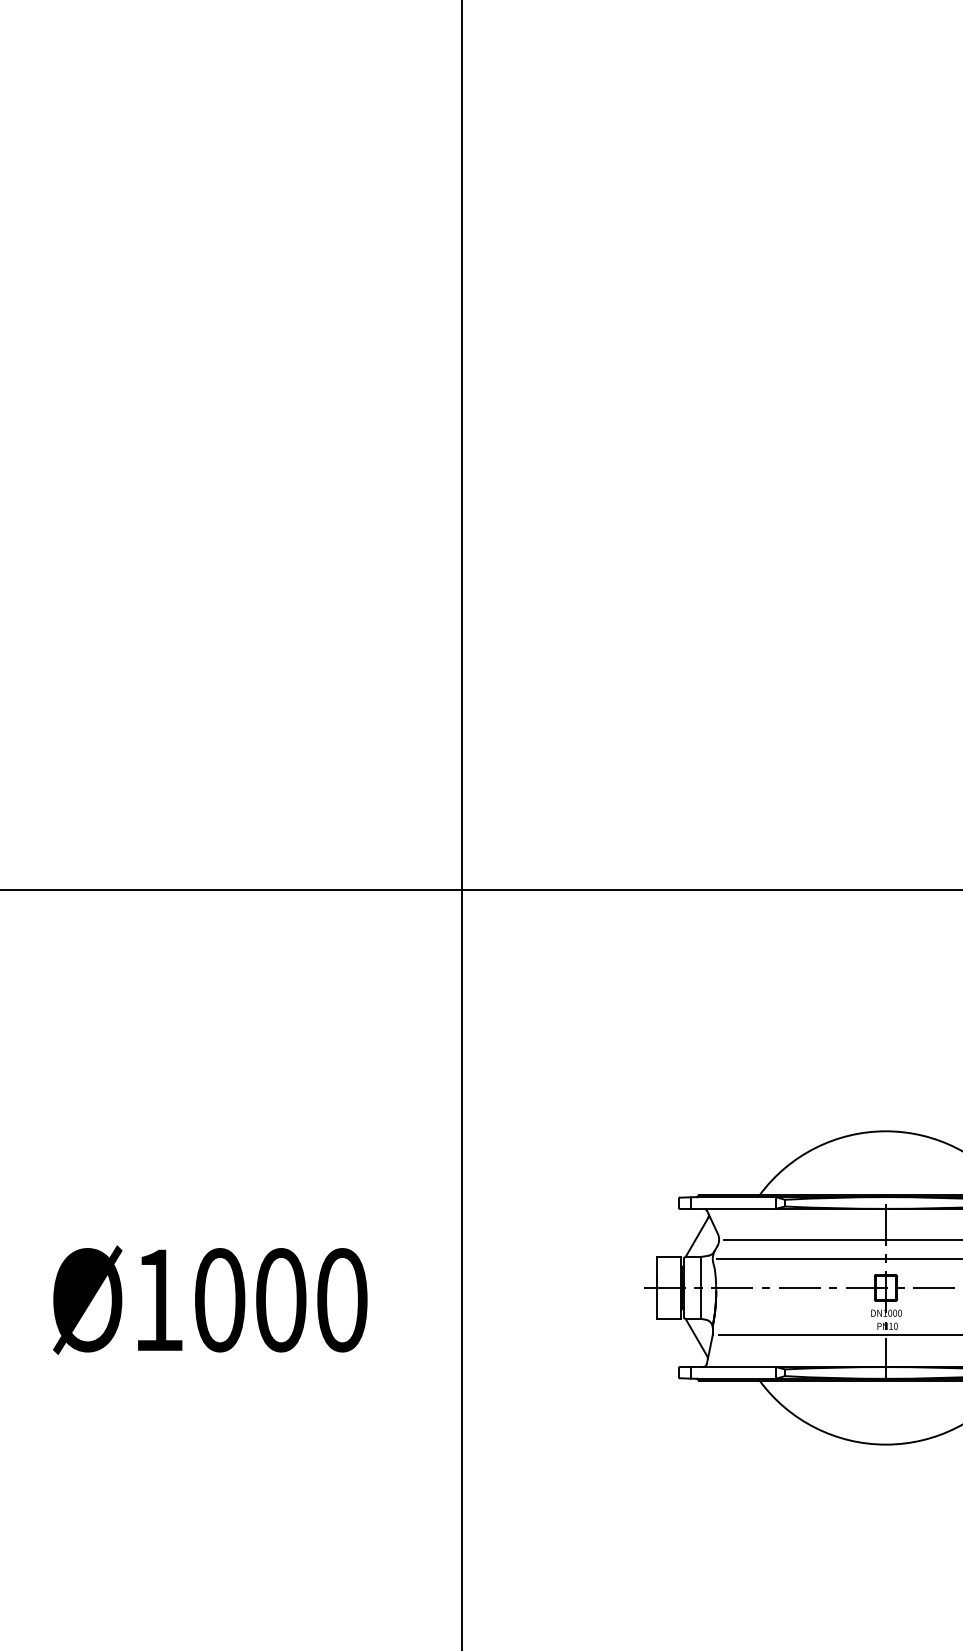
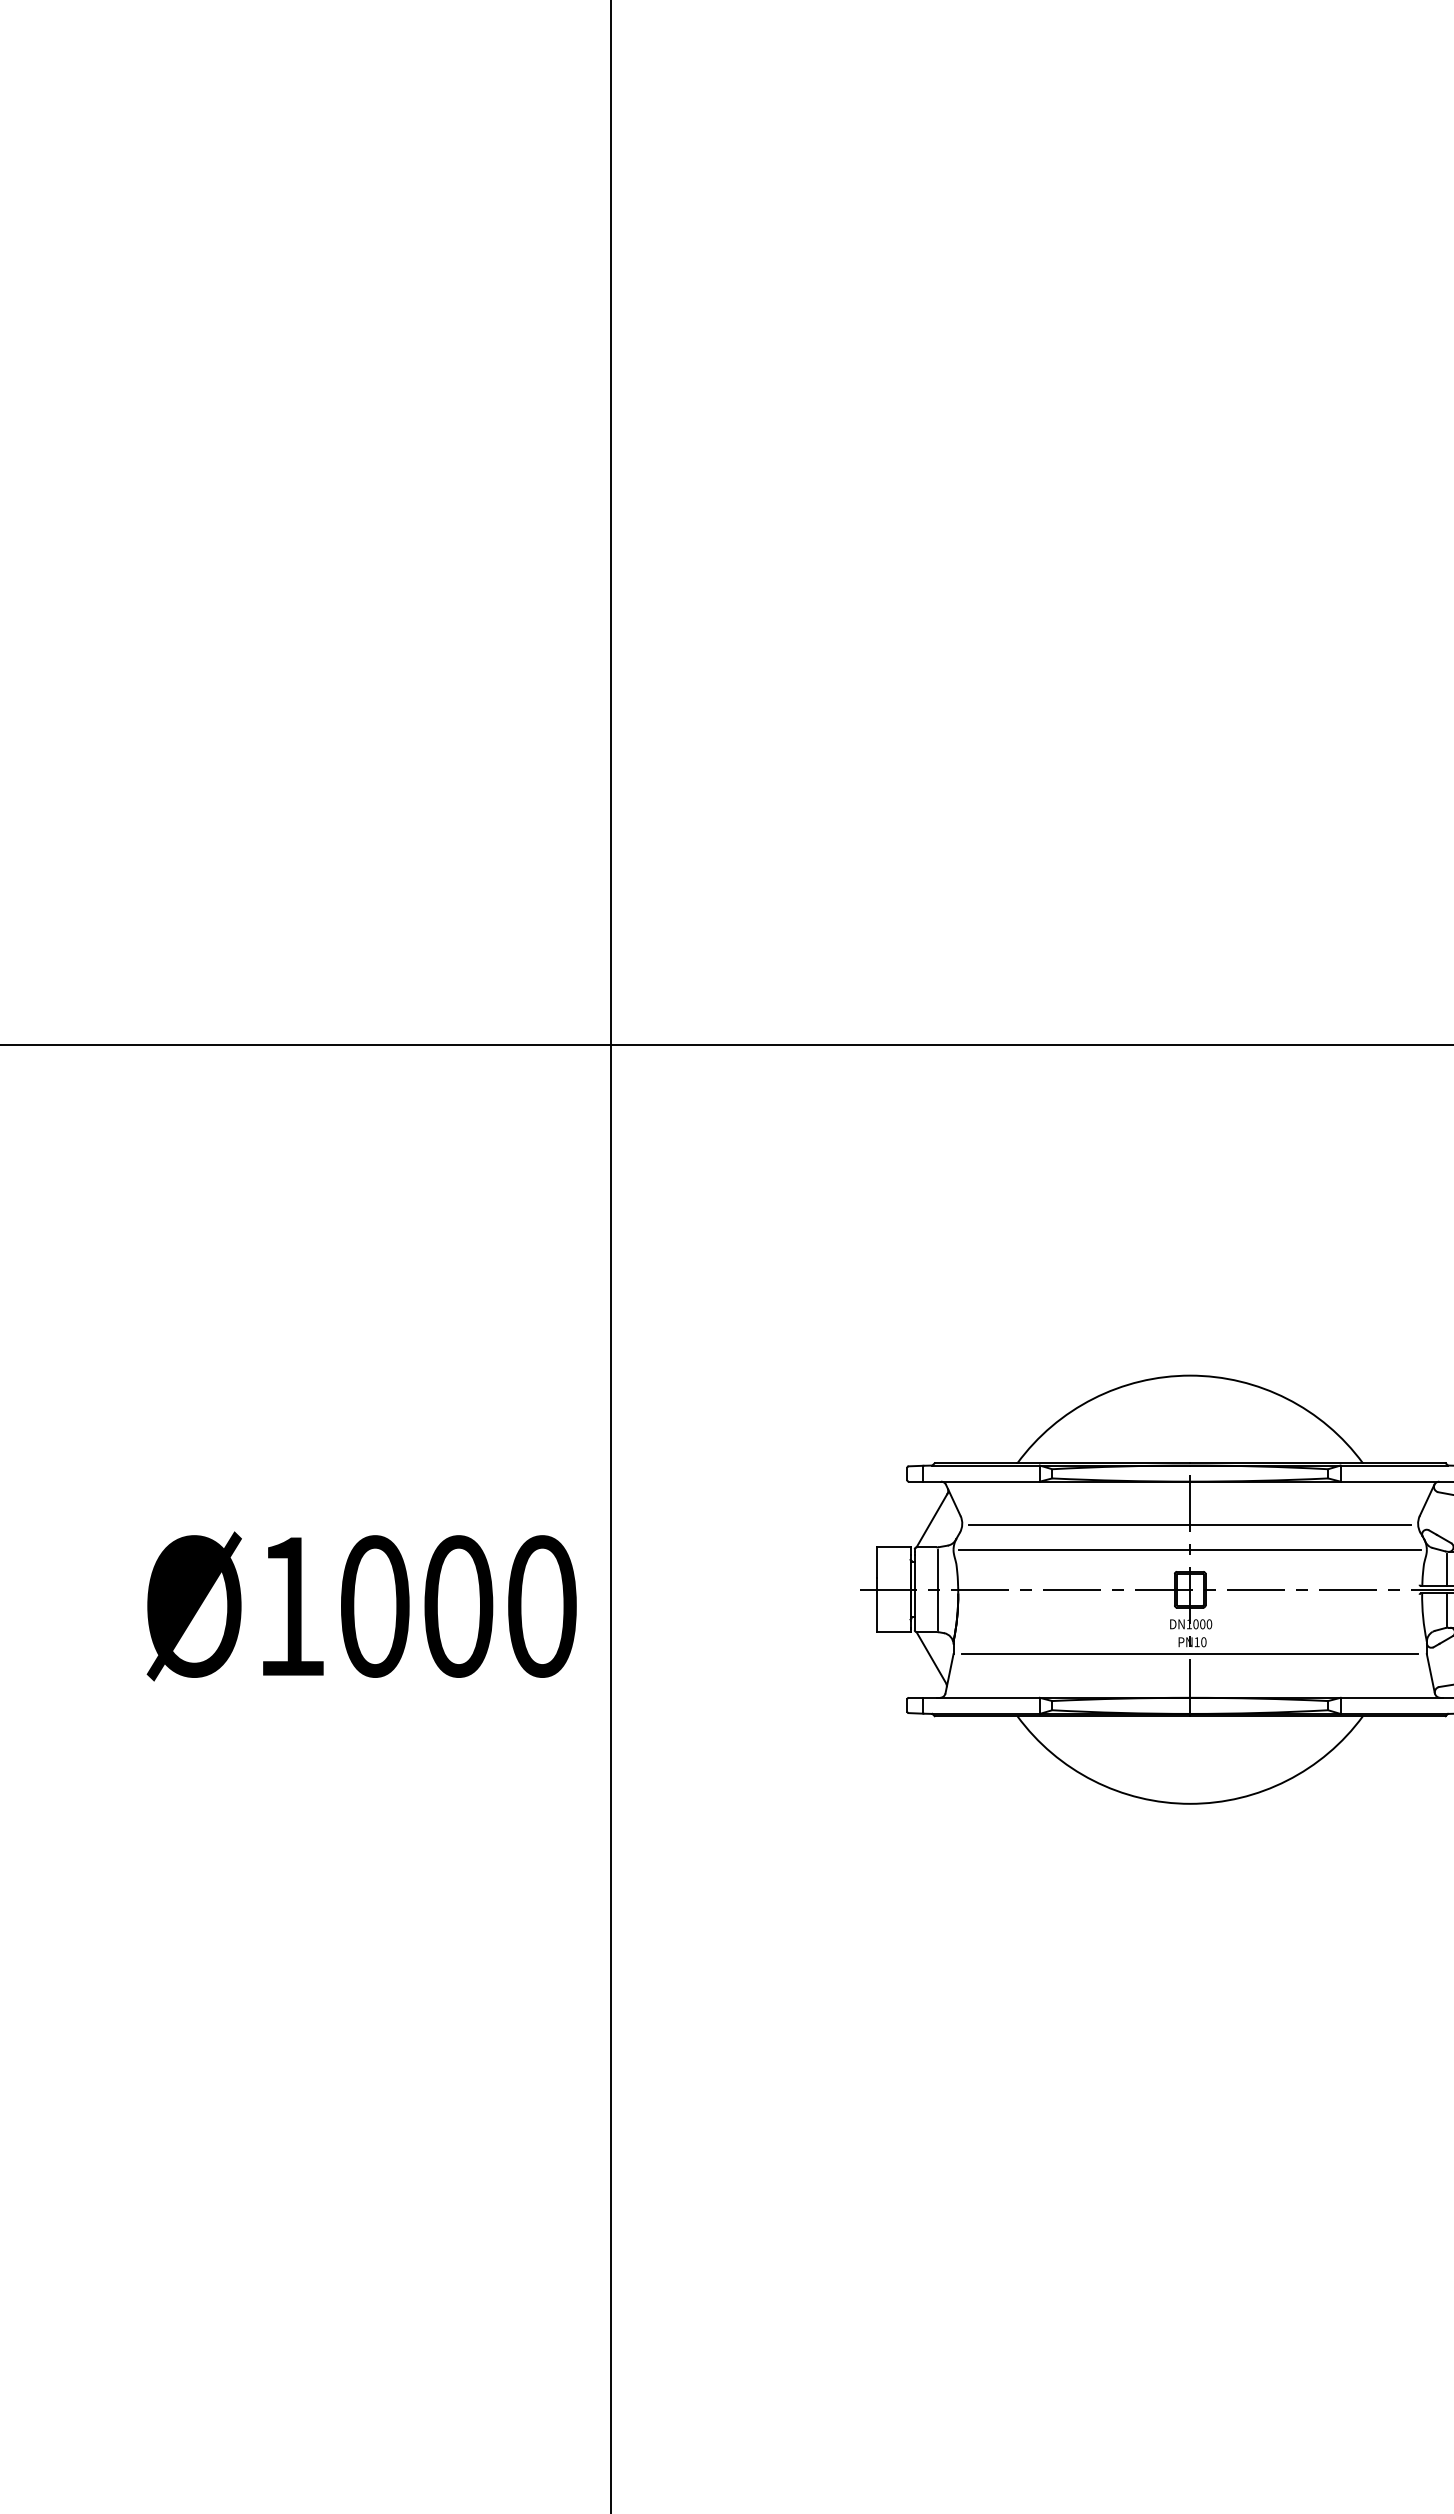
text: (210, 1300) -> (361, 1606), moved

